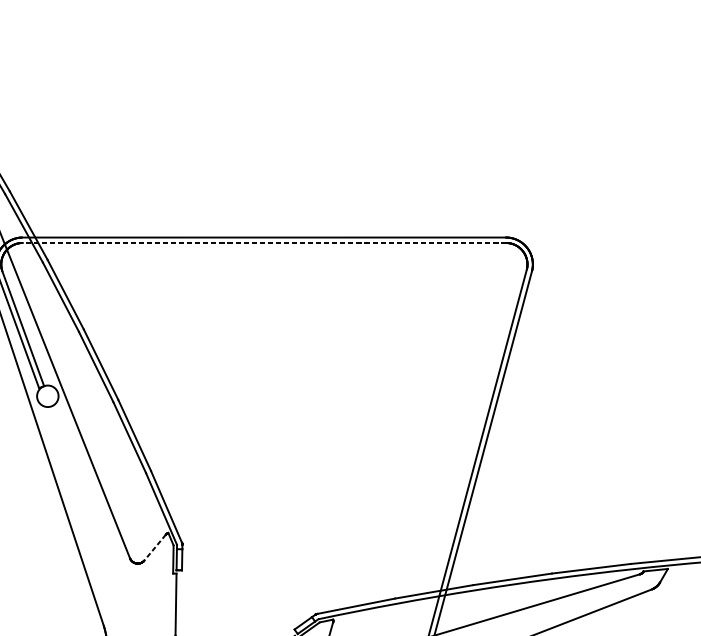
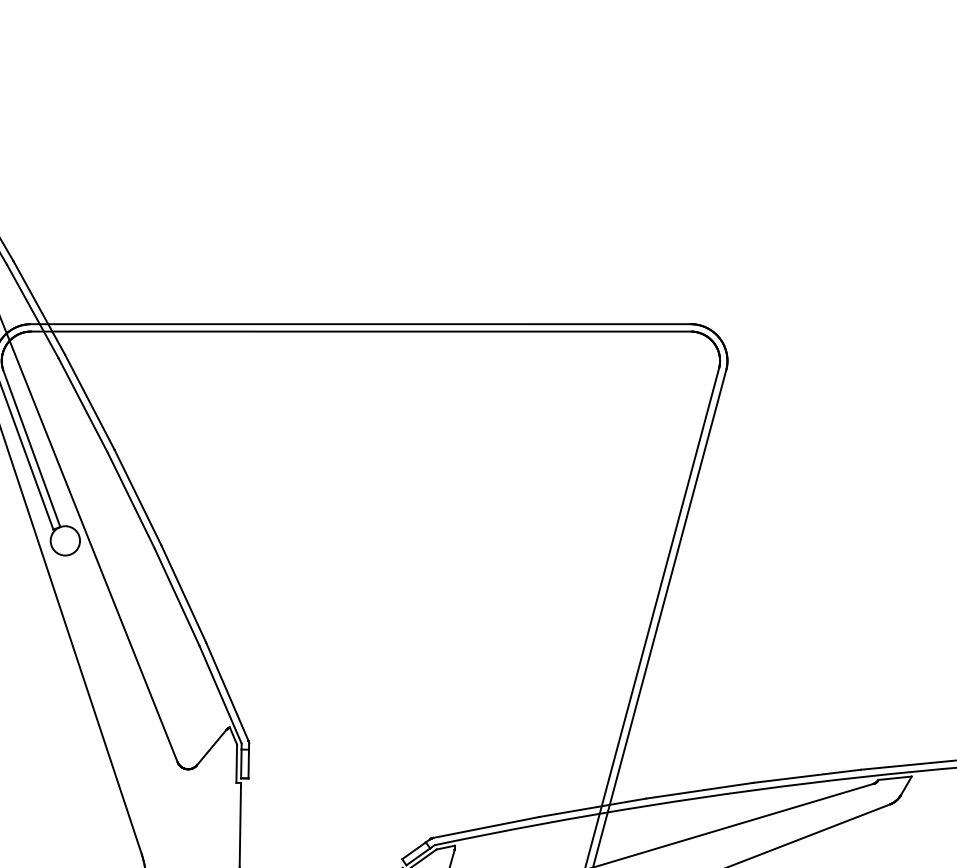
line: (264, 242) -> (360, 331), dashed -> solid
line: (154, 547) -> (211, 747), dashed -> solid

